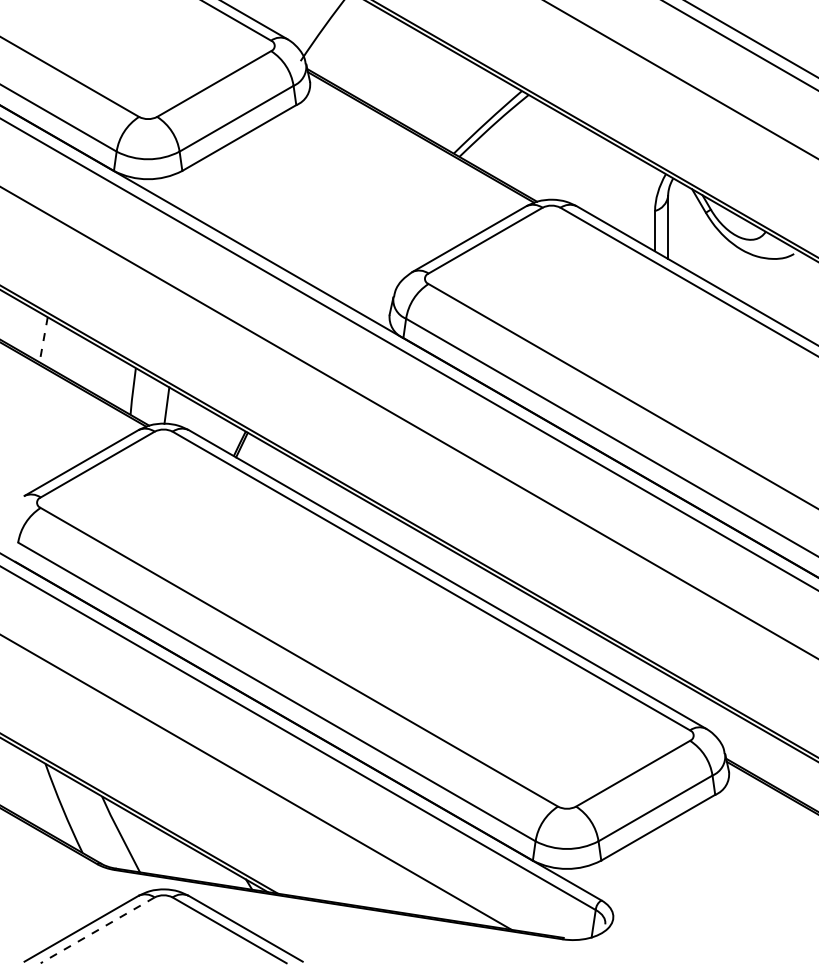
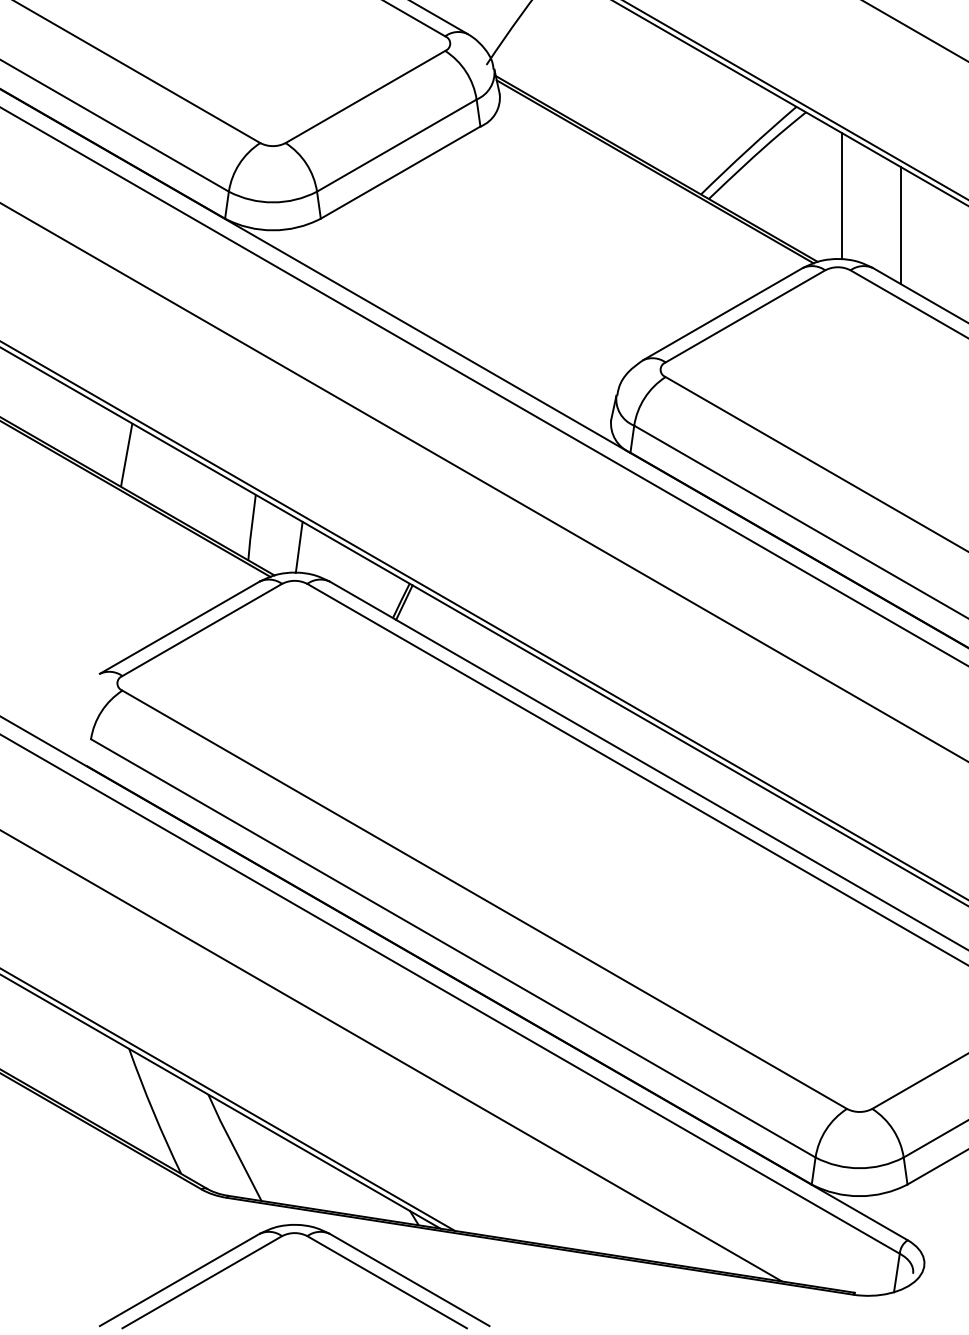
line: (554, 154) -> (842, 195), added
line: (596, 175) -> (900, 225), added
line: (43, 340) -> (126, 456), dashed -> solid
line: (97, 930) -> (202, 1282), dashed -> solid

